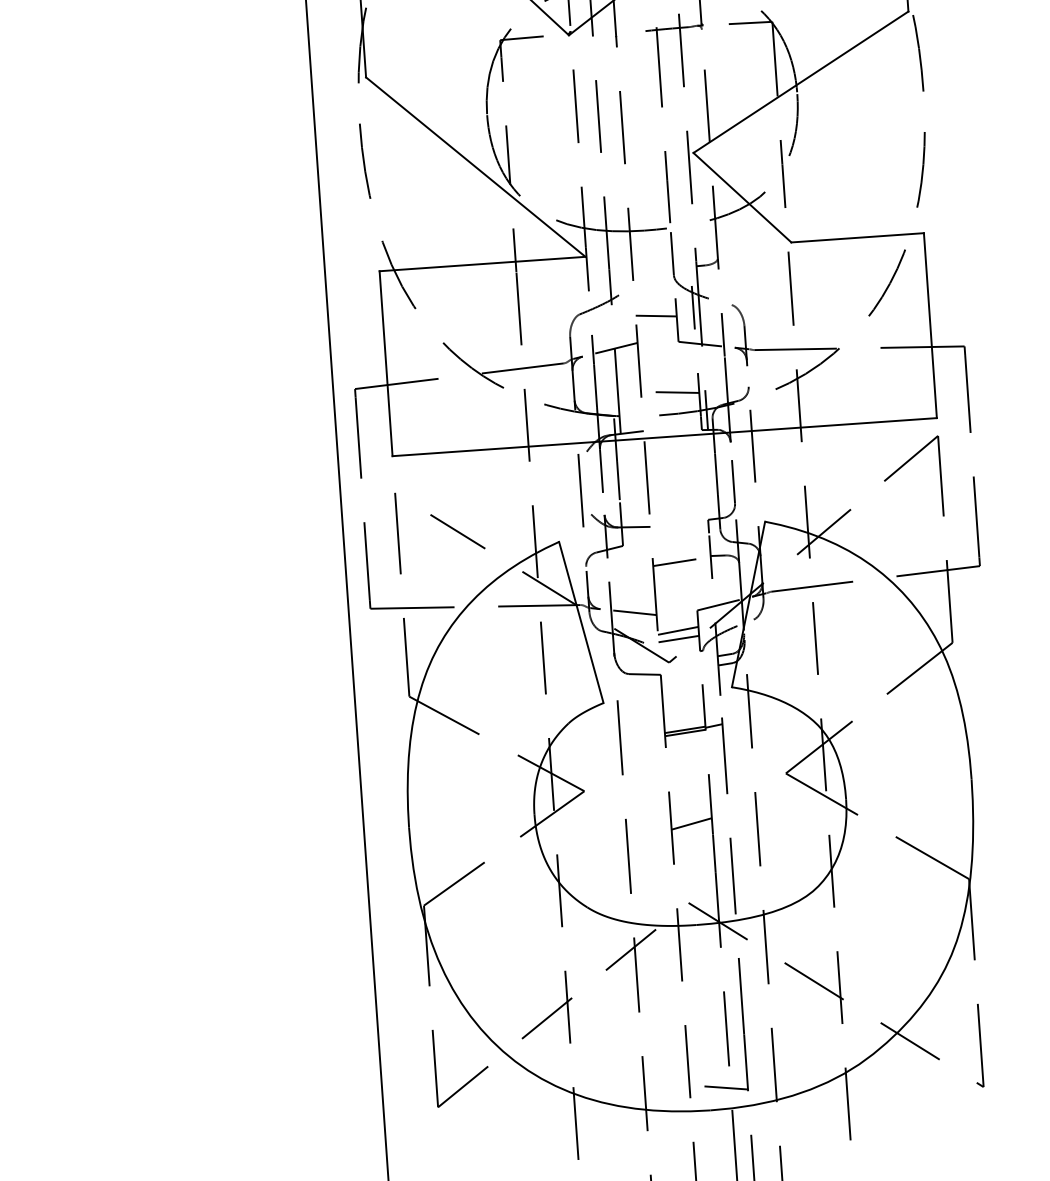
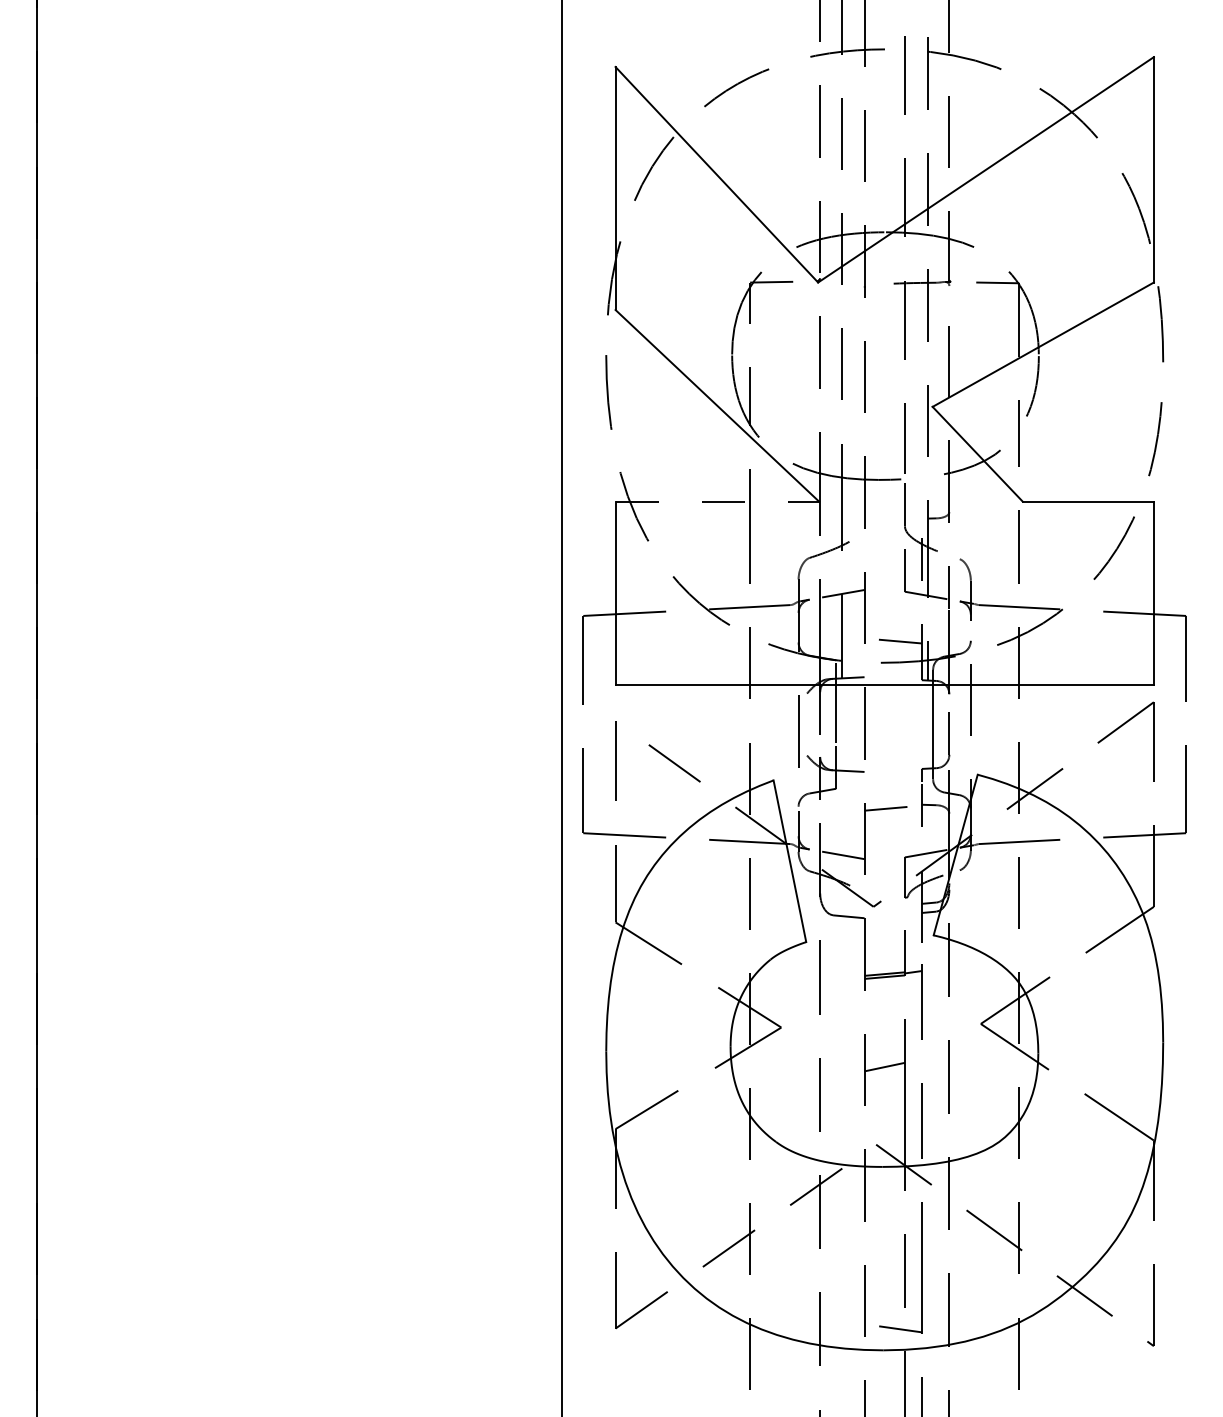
line: (482, 263) -> (717, 501), solid -> dashed
line: (655, 315) -> (884, 564), removed
line: (677, 630) -> (884, 875), removed
line: (678, 639) -> (884, 884), removed

